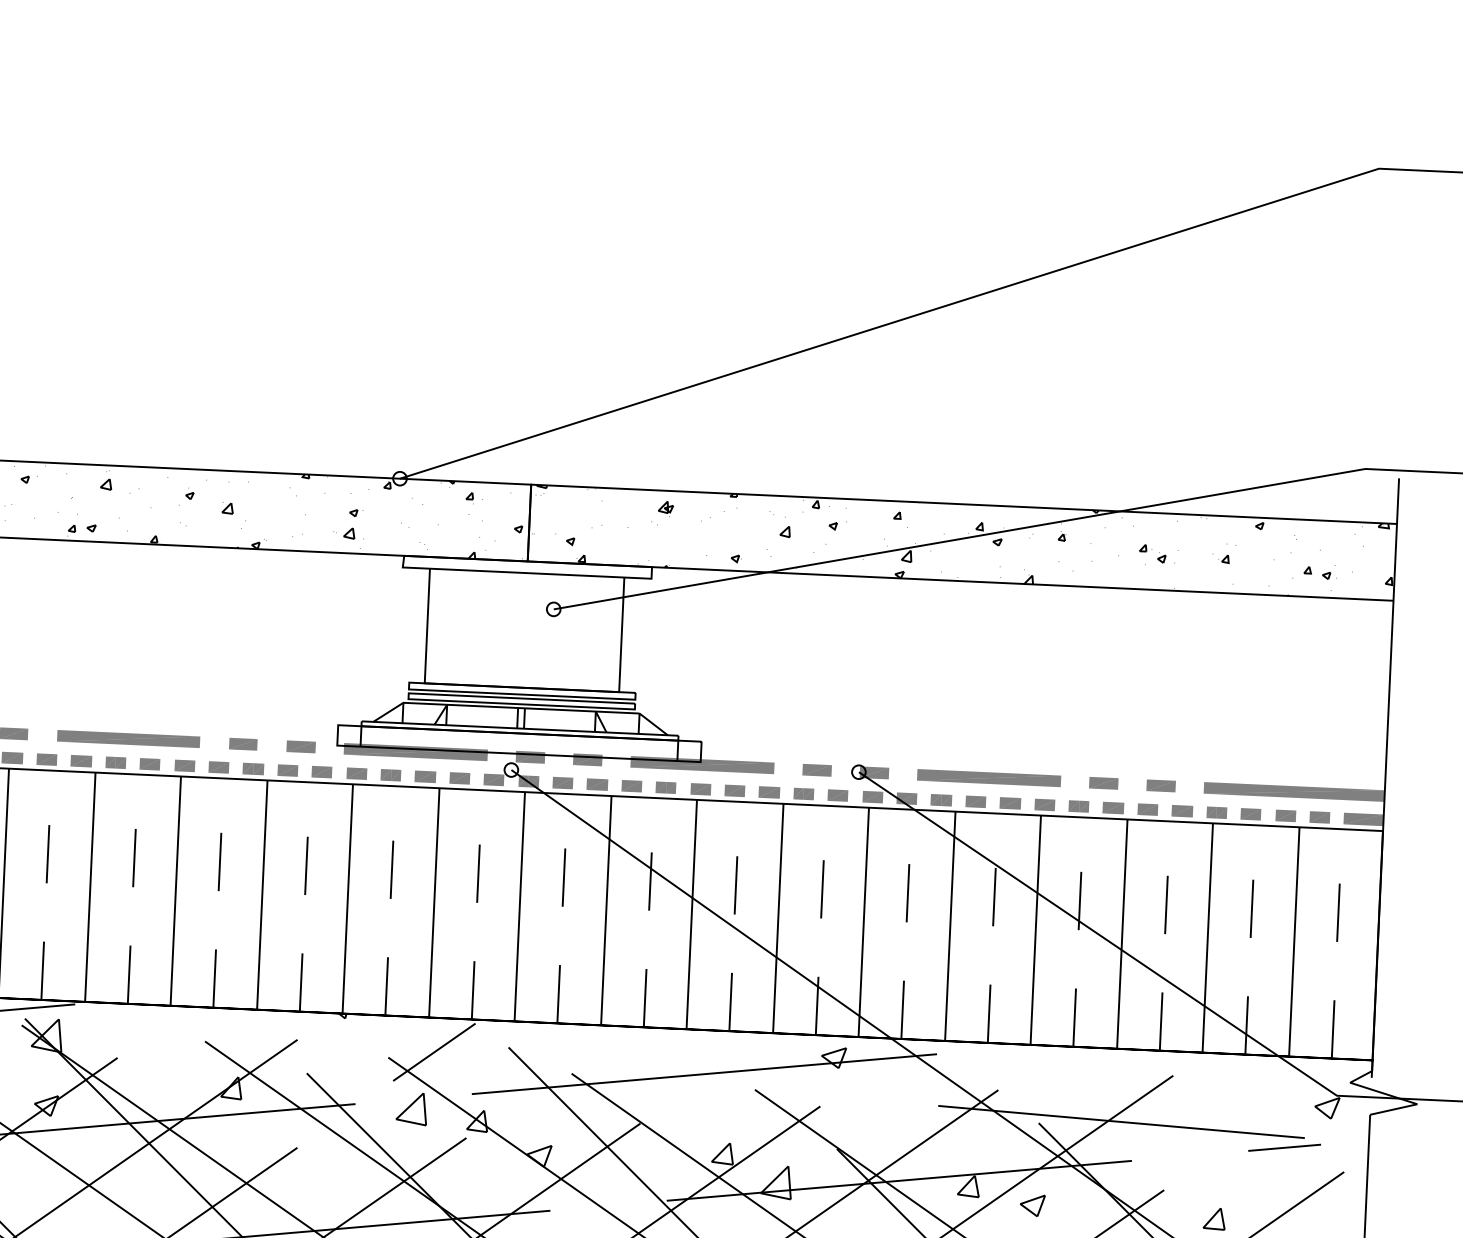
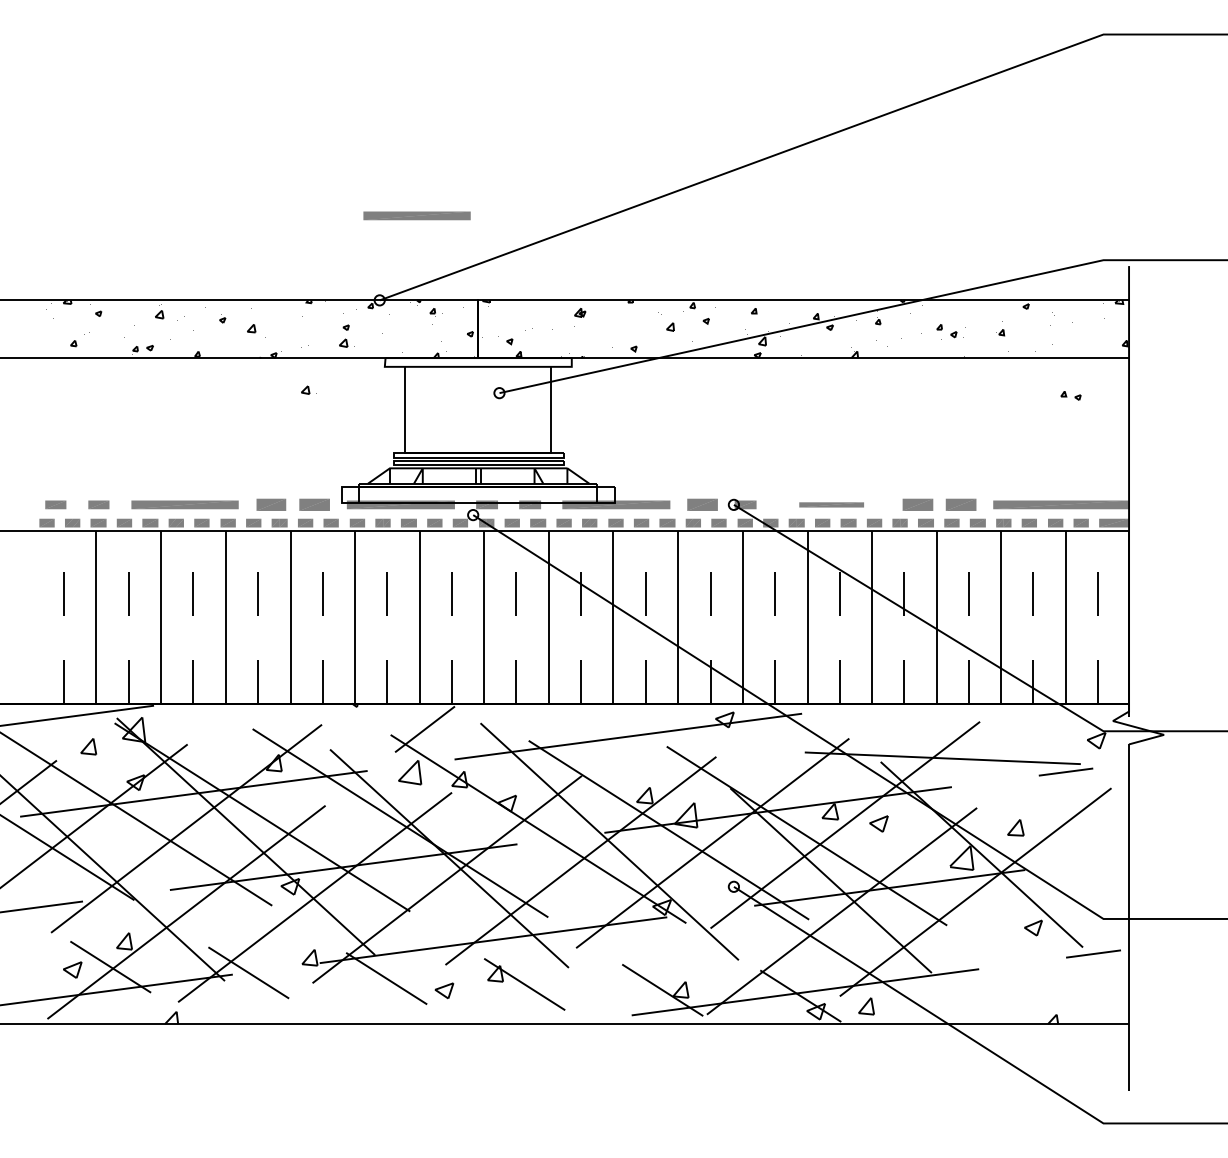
part: (454, 367) -> (416, 215), added
part: (1316, 572) -> (1070, 395), moved
part: (299, 592) -> (308, 389), added
part: (242, 743) -> (270, 504), size x1.4
part: (300, 746) -> (314, 504), size x1.4
part: (817, 769) -> (702, 504), size x1.4
part: (988, 777) -> (831, 504), size x0.6
part: (1103, 782) -> (917, 504), size x1.4
part: (1160, 785) -> (960, 504), size x1.4

